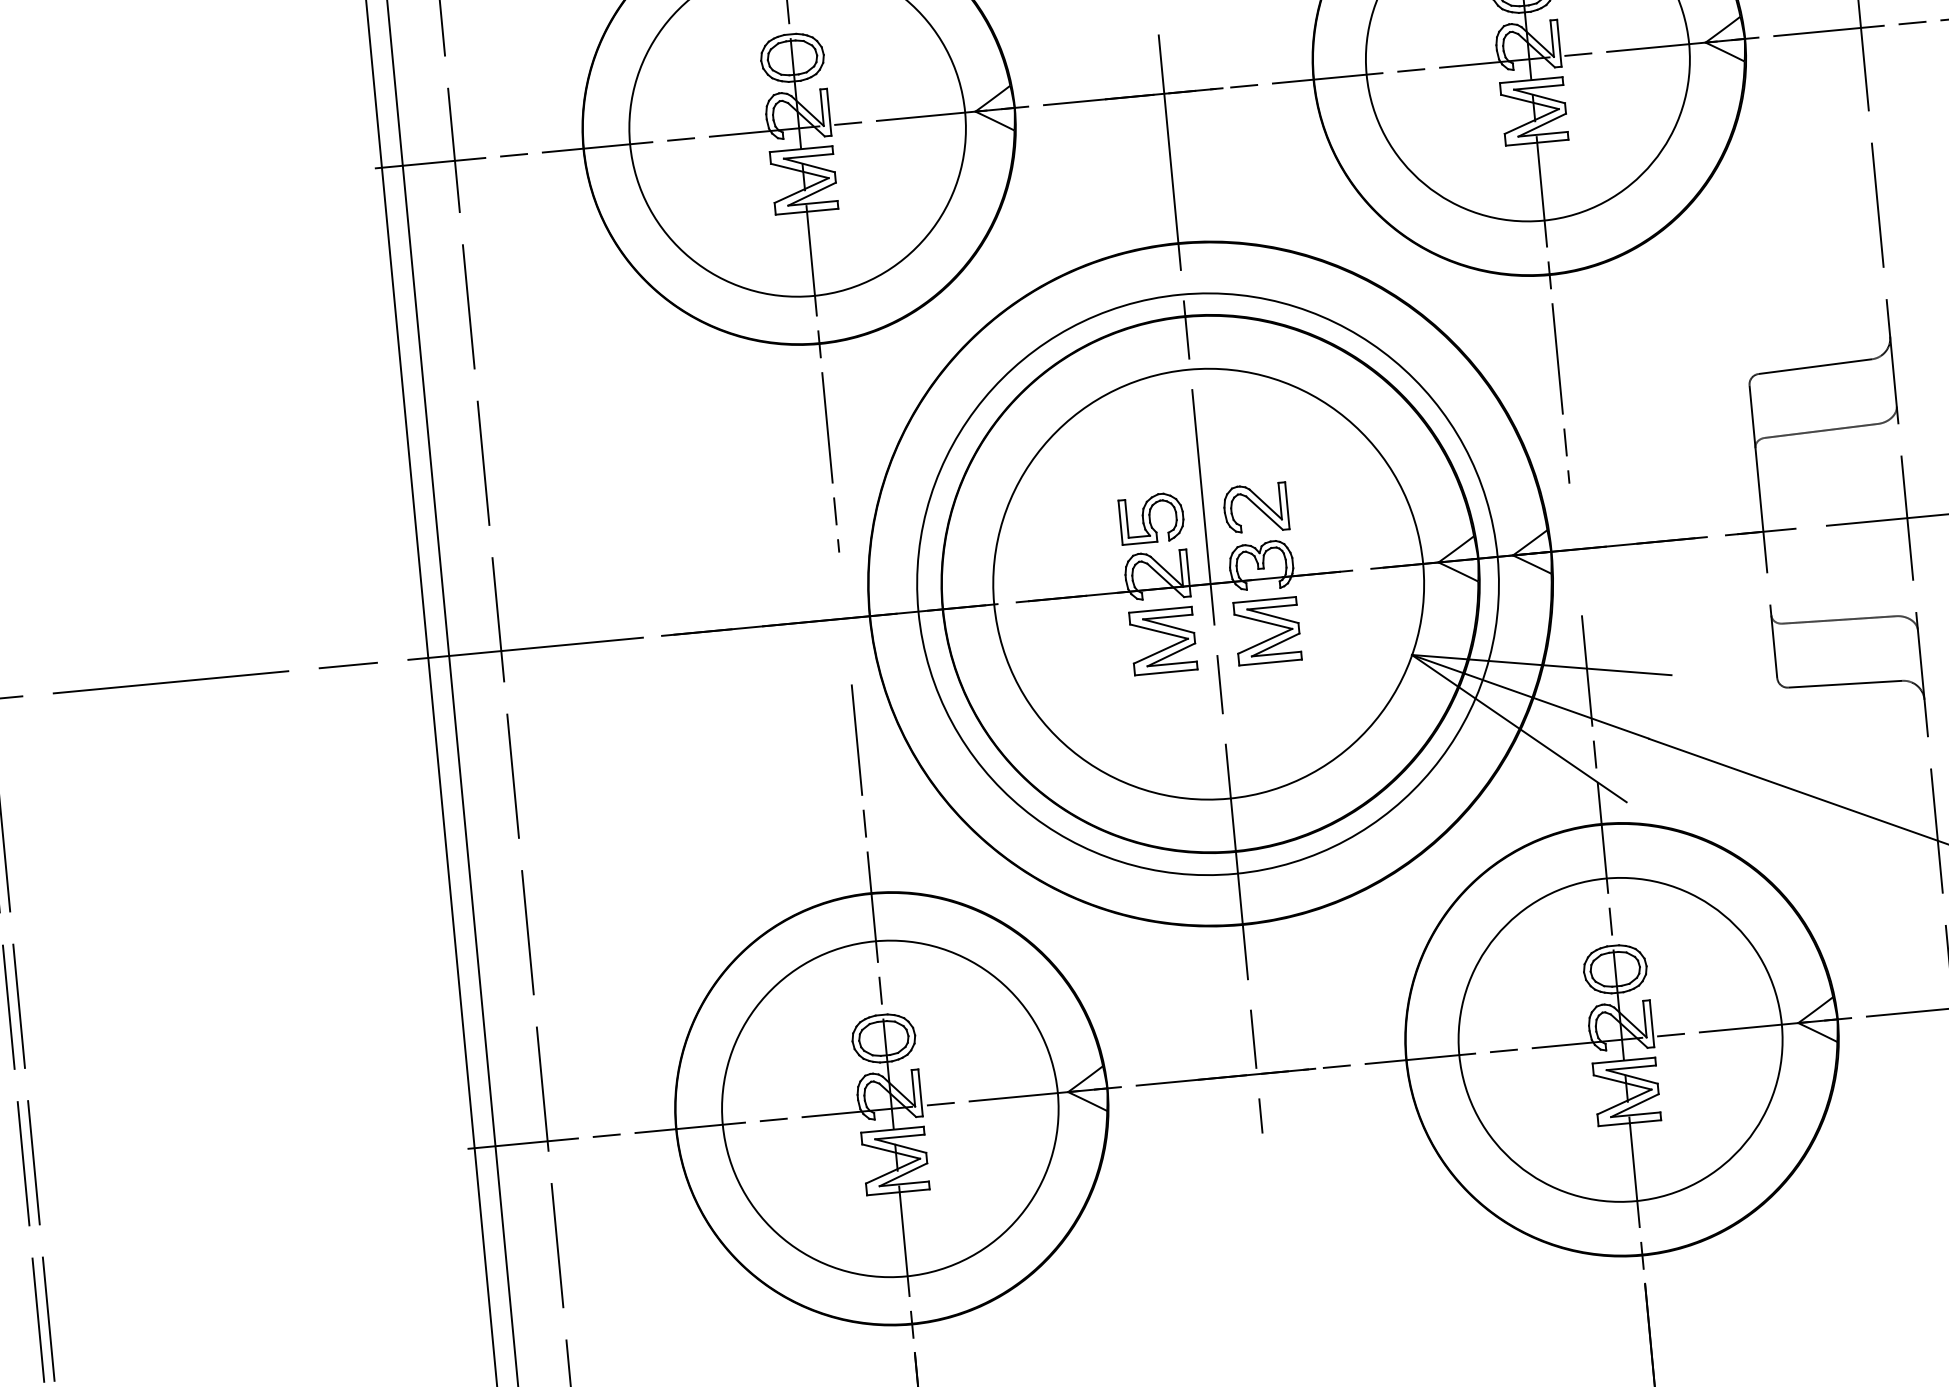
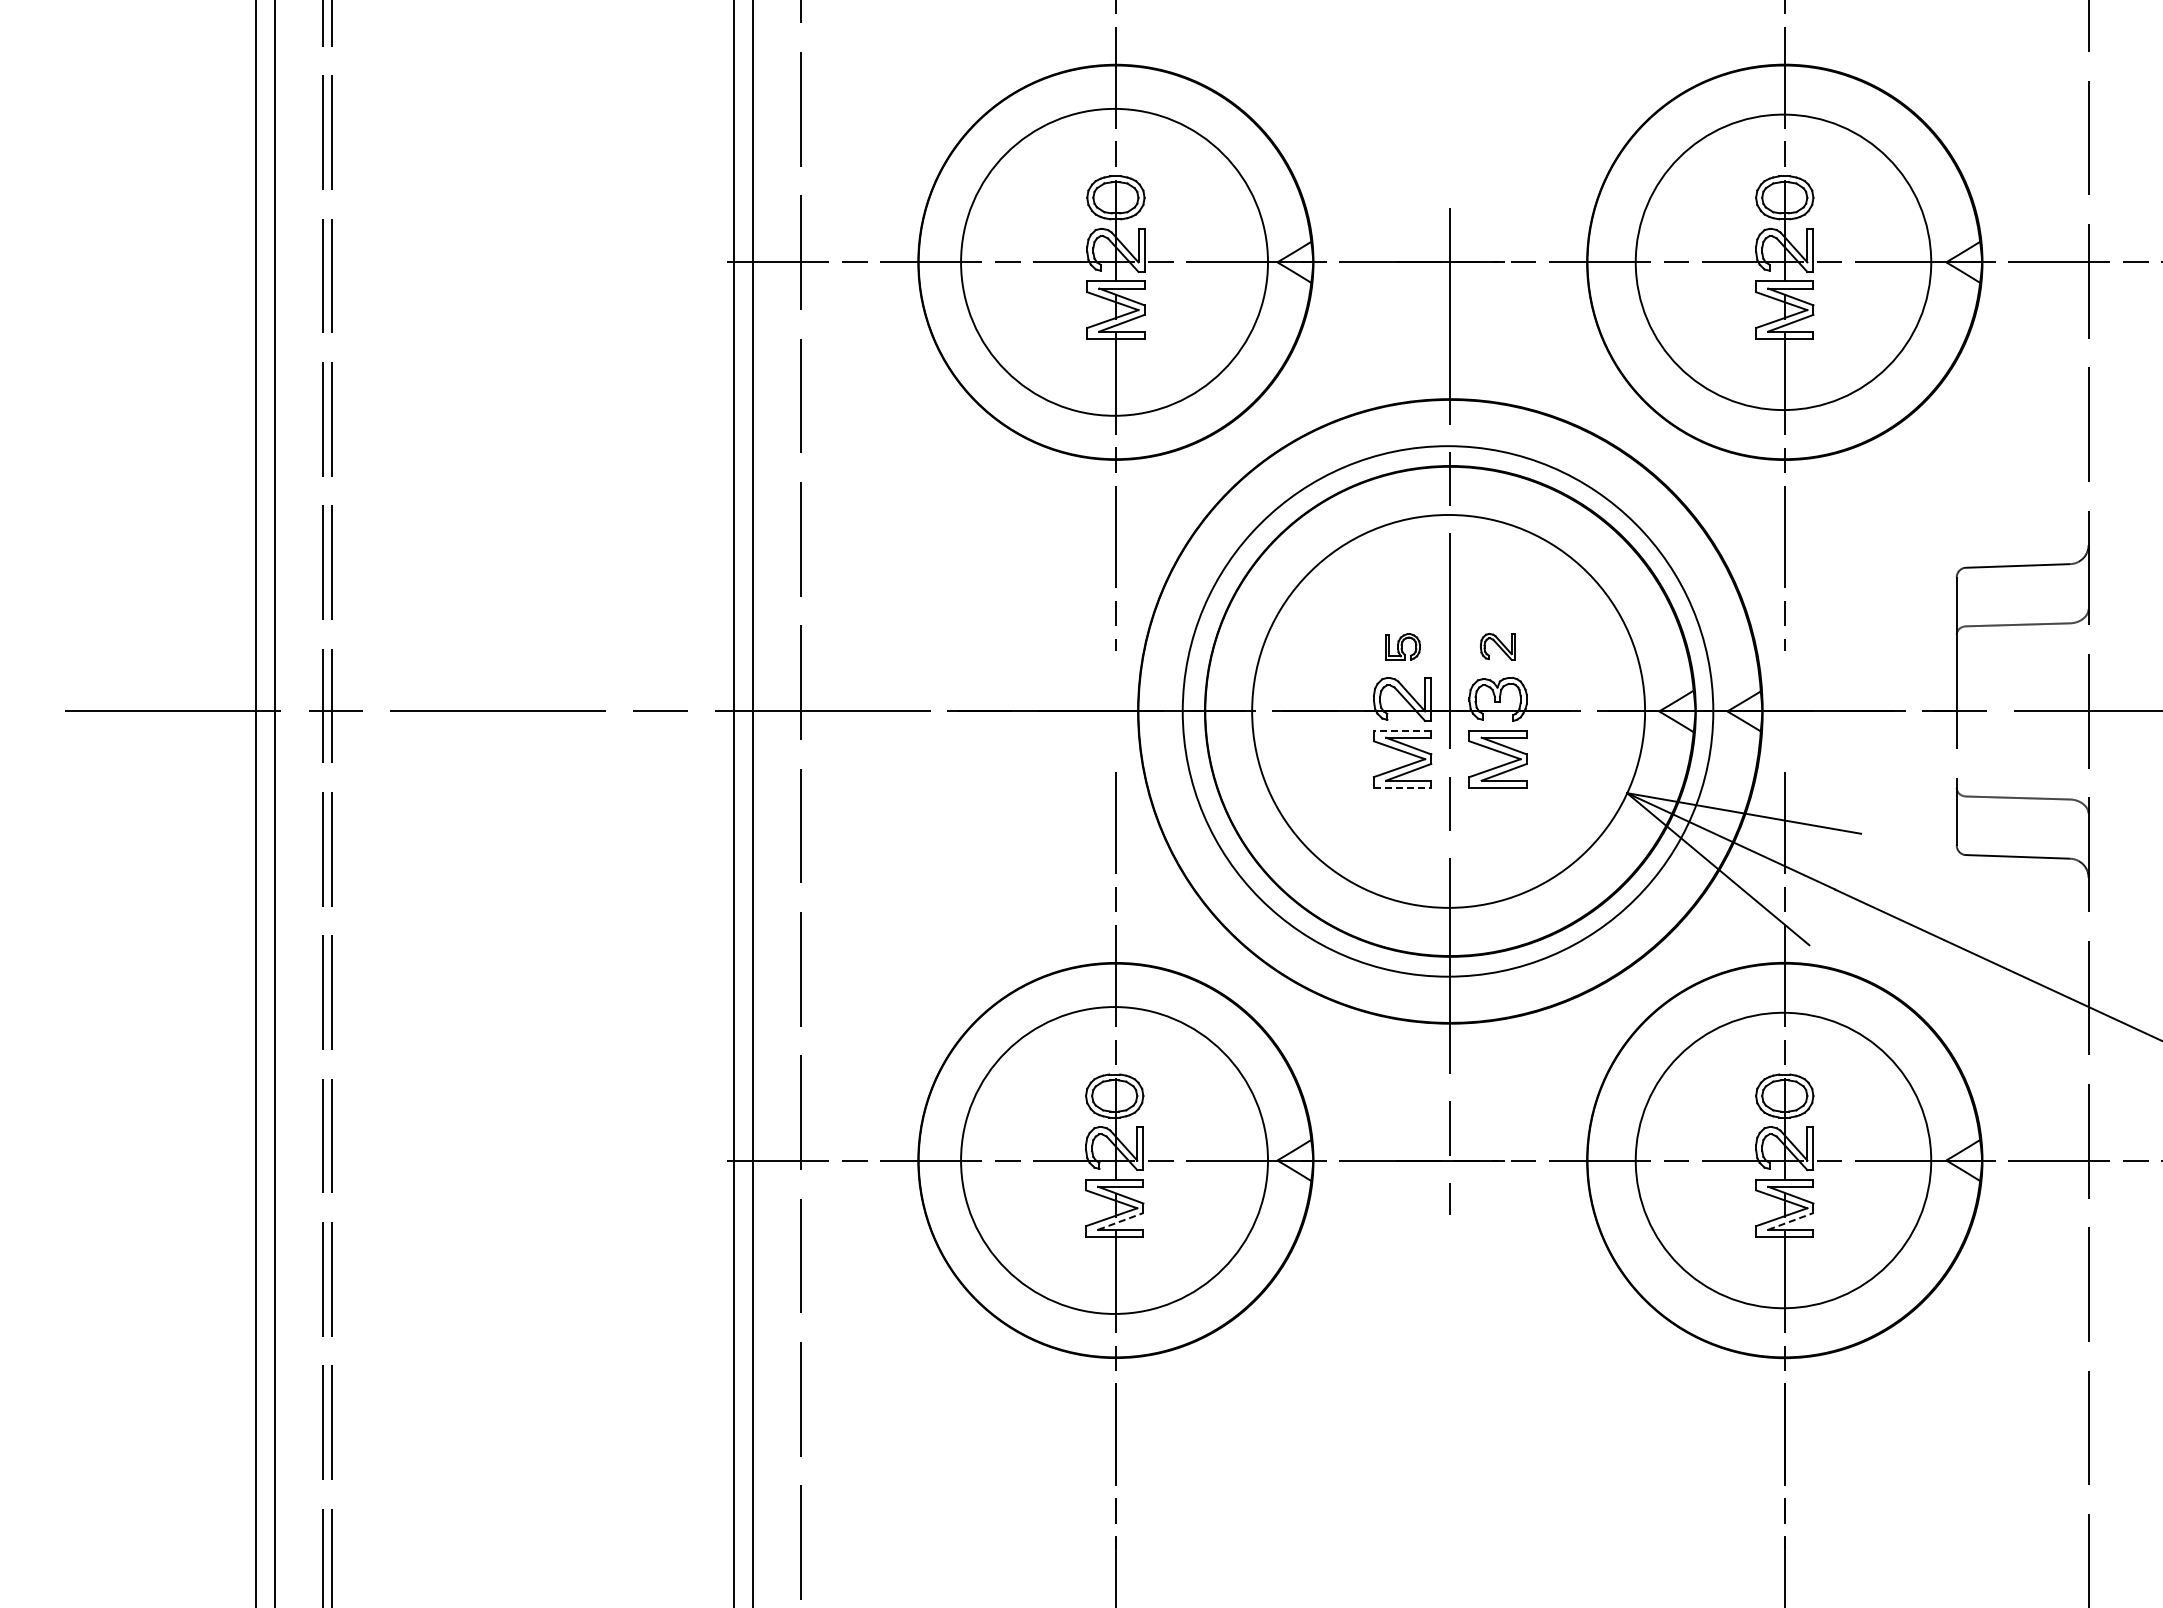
part: (1255, 508) -> (1497, 646), size x0.6
part: (1151, 518) -> (1402, 646), size x0.6
line: (1160, 609) -> (1402, 730), solid -> dashed
line: (1166, 672) -> (1402, 787), solid -> dashed
line: (1635, 1105) -> (1791, 1221), solid -> dashed
line: (904, 1174) -> (1121, 1221), solid -> dashed

